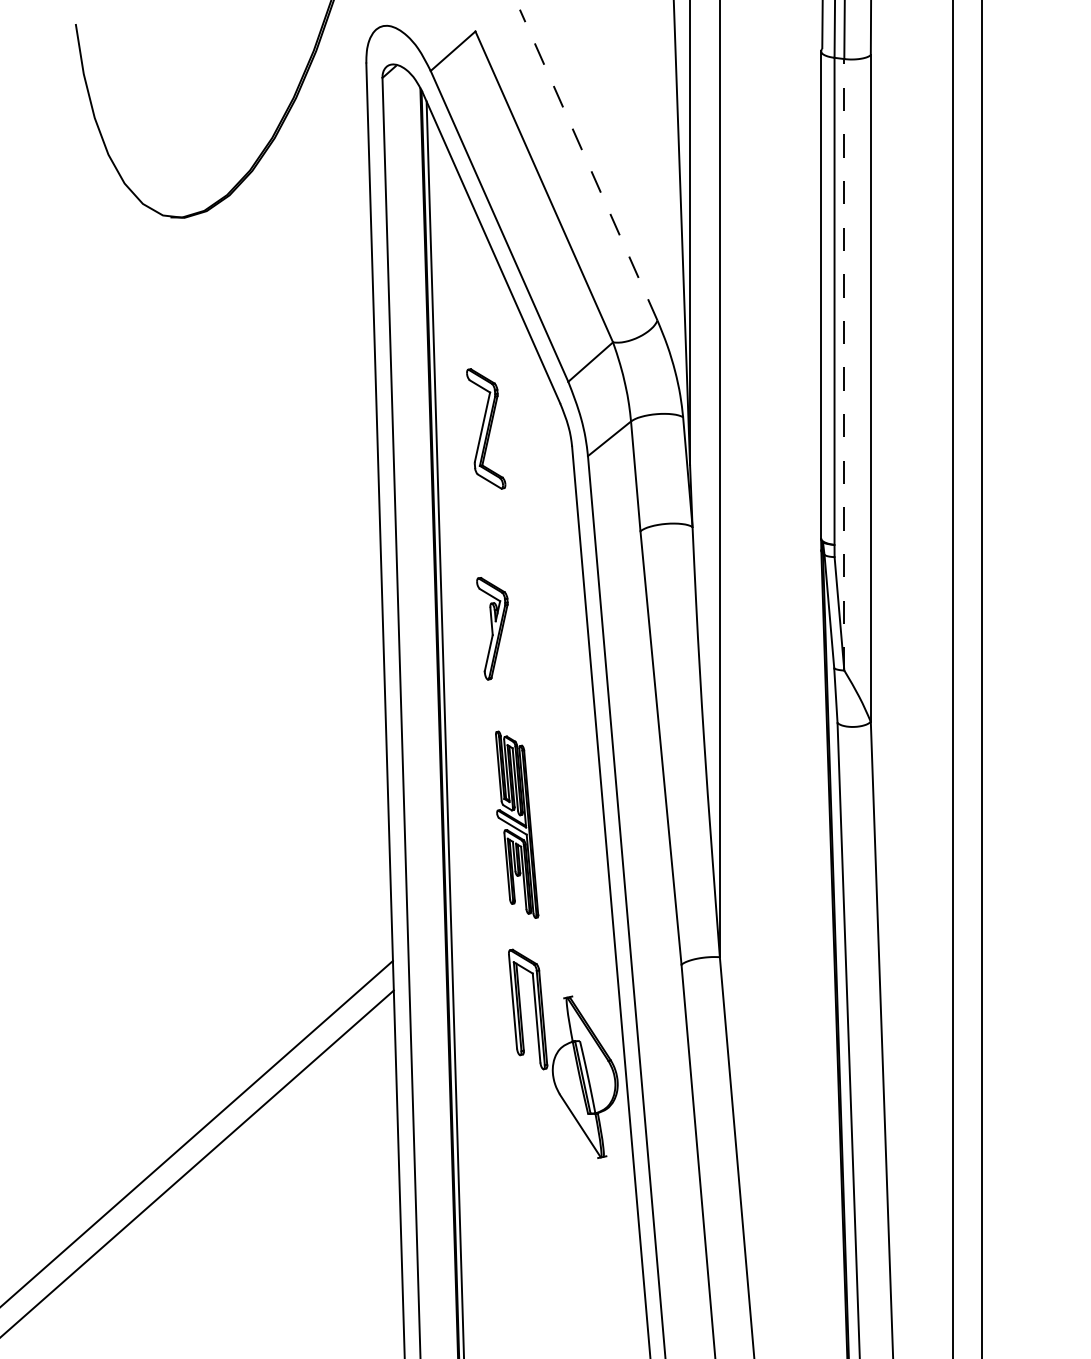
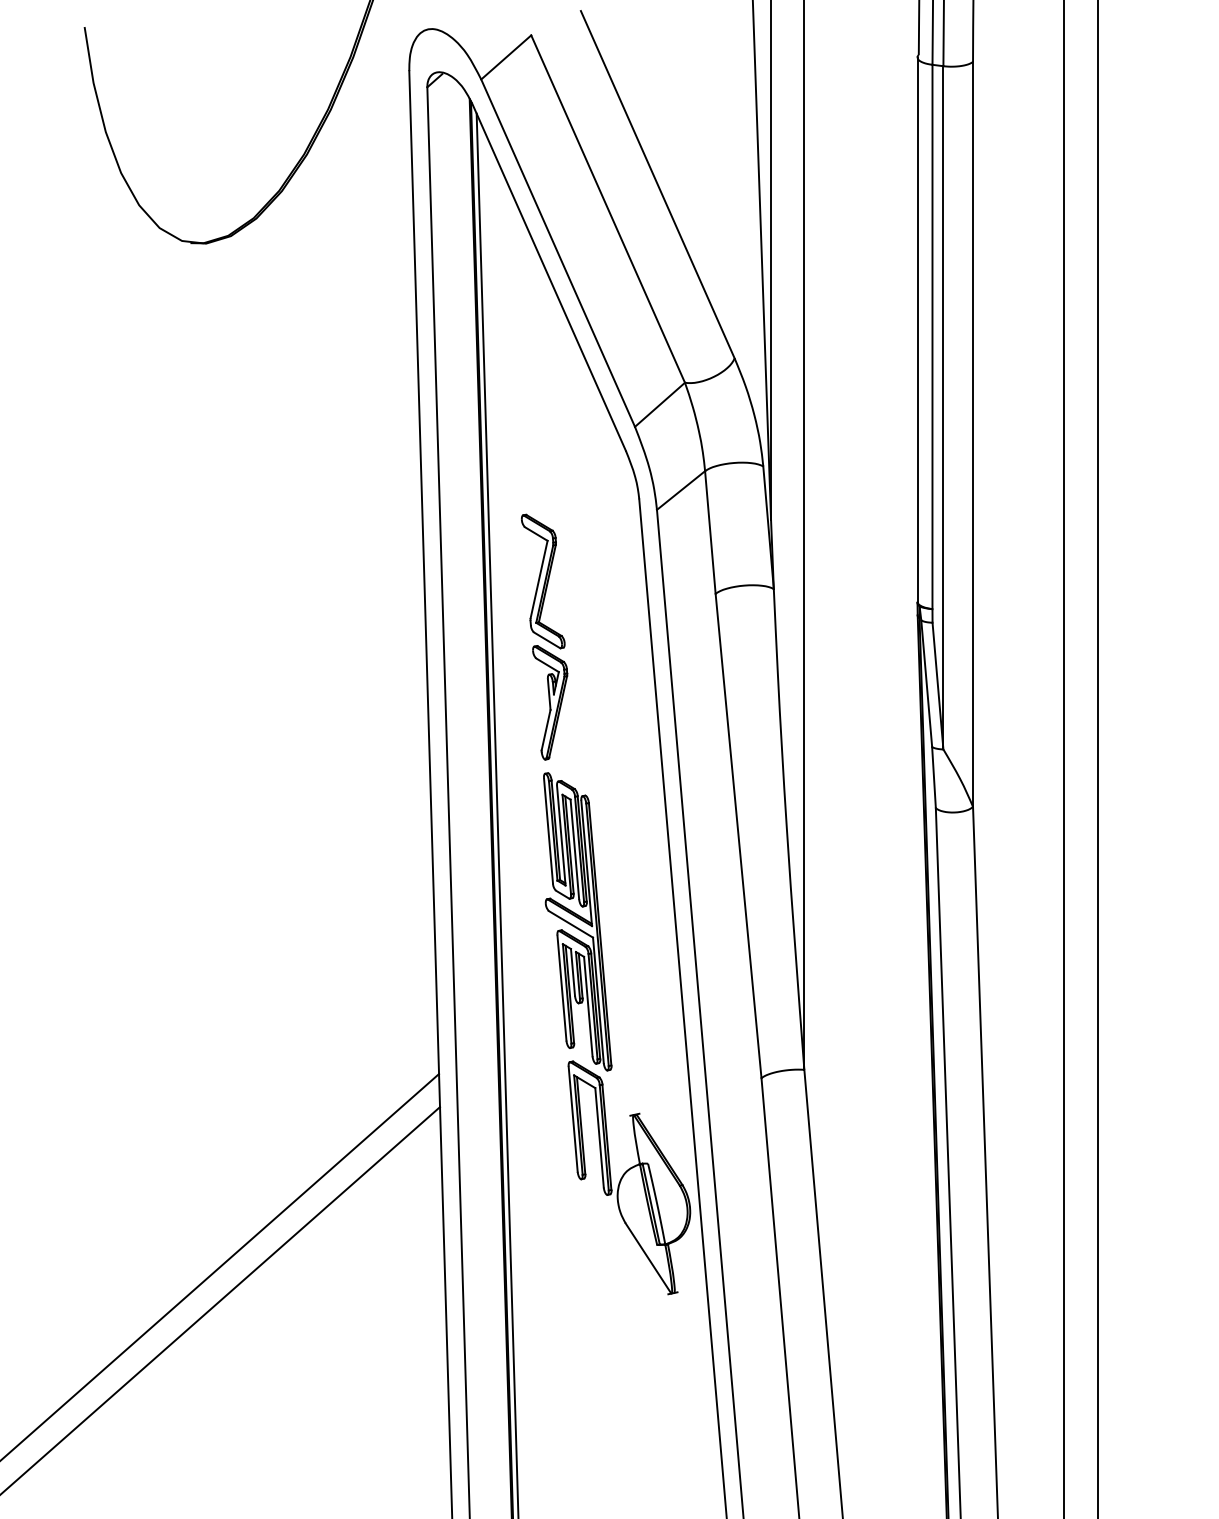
line: (588, 164) -> (657, 184), dashed -> solid
line: (844, 364) -> (943, 407), dashed -> solid
part: (486, 428) -> (543, 581), moved
part: (516, 824) -> (577, 921), size x1.43

